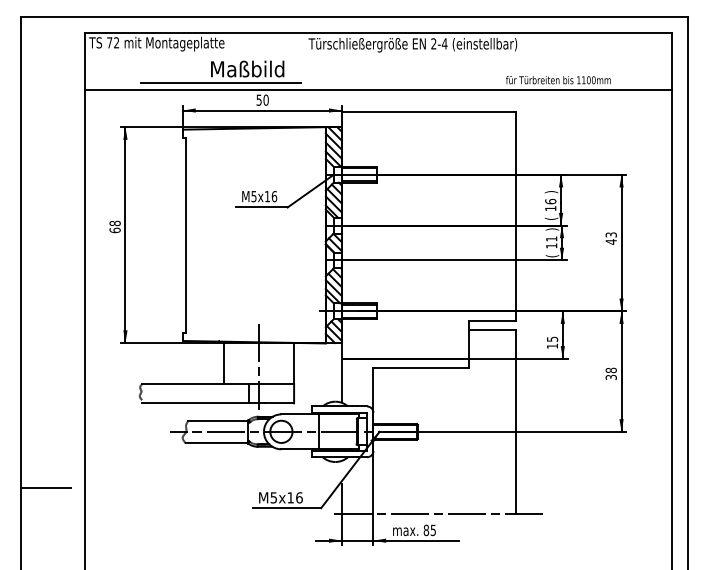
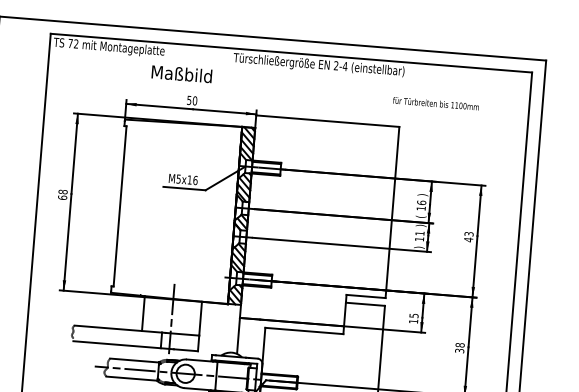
line: (220, 82) -> (158, 83), removed
line: (377, 90) -> (286, 100), removed
text: (552, 256) -> (419, 247), ( -> )

